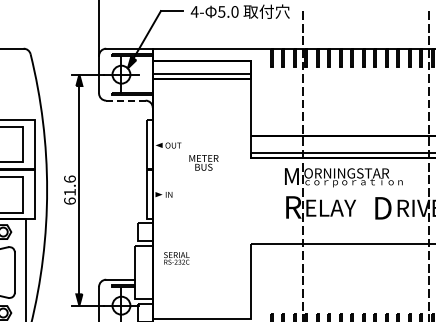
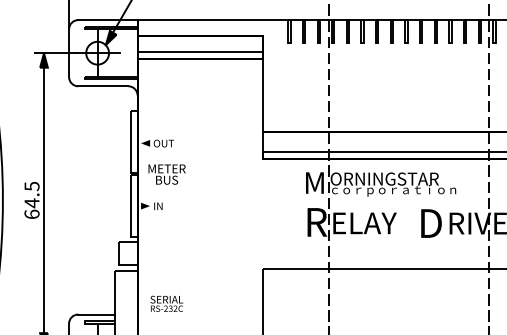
line: (125, 100) -> (102, 86), dashed -> solid
text: (203, 162) -> (166, 174), moved
text: (69, 185) -> (31, 194), 61.6 -> 64.5
text: (176, 258) -> (166, 304), moved

